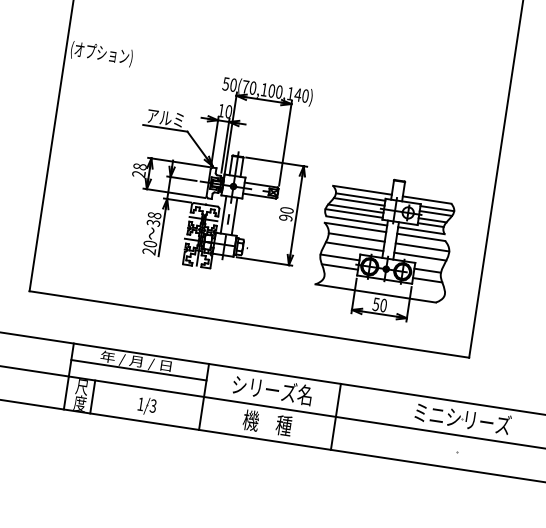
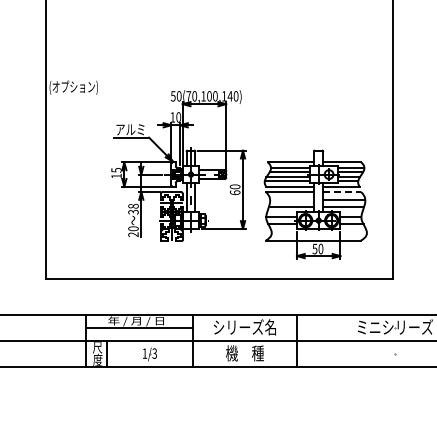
text: (139, 169) -> (116, 172), 28 -> 15
text: (285, 217) -> (234, 192), 90 -> 60
line: (420, 236) -> (341, 191), solid -> dashed
line: (357, 237) -> (292, 199), removed

